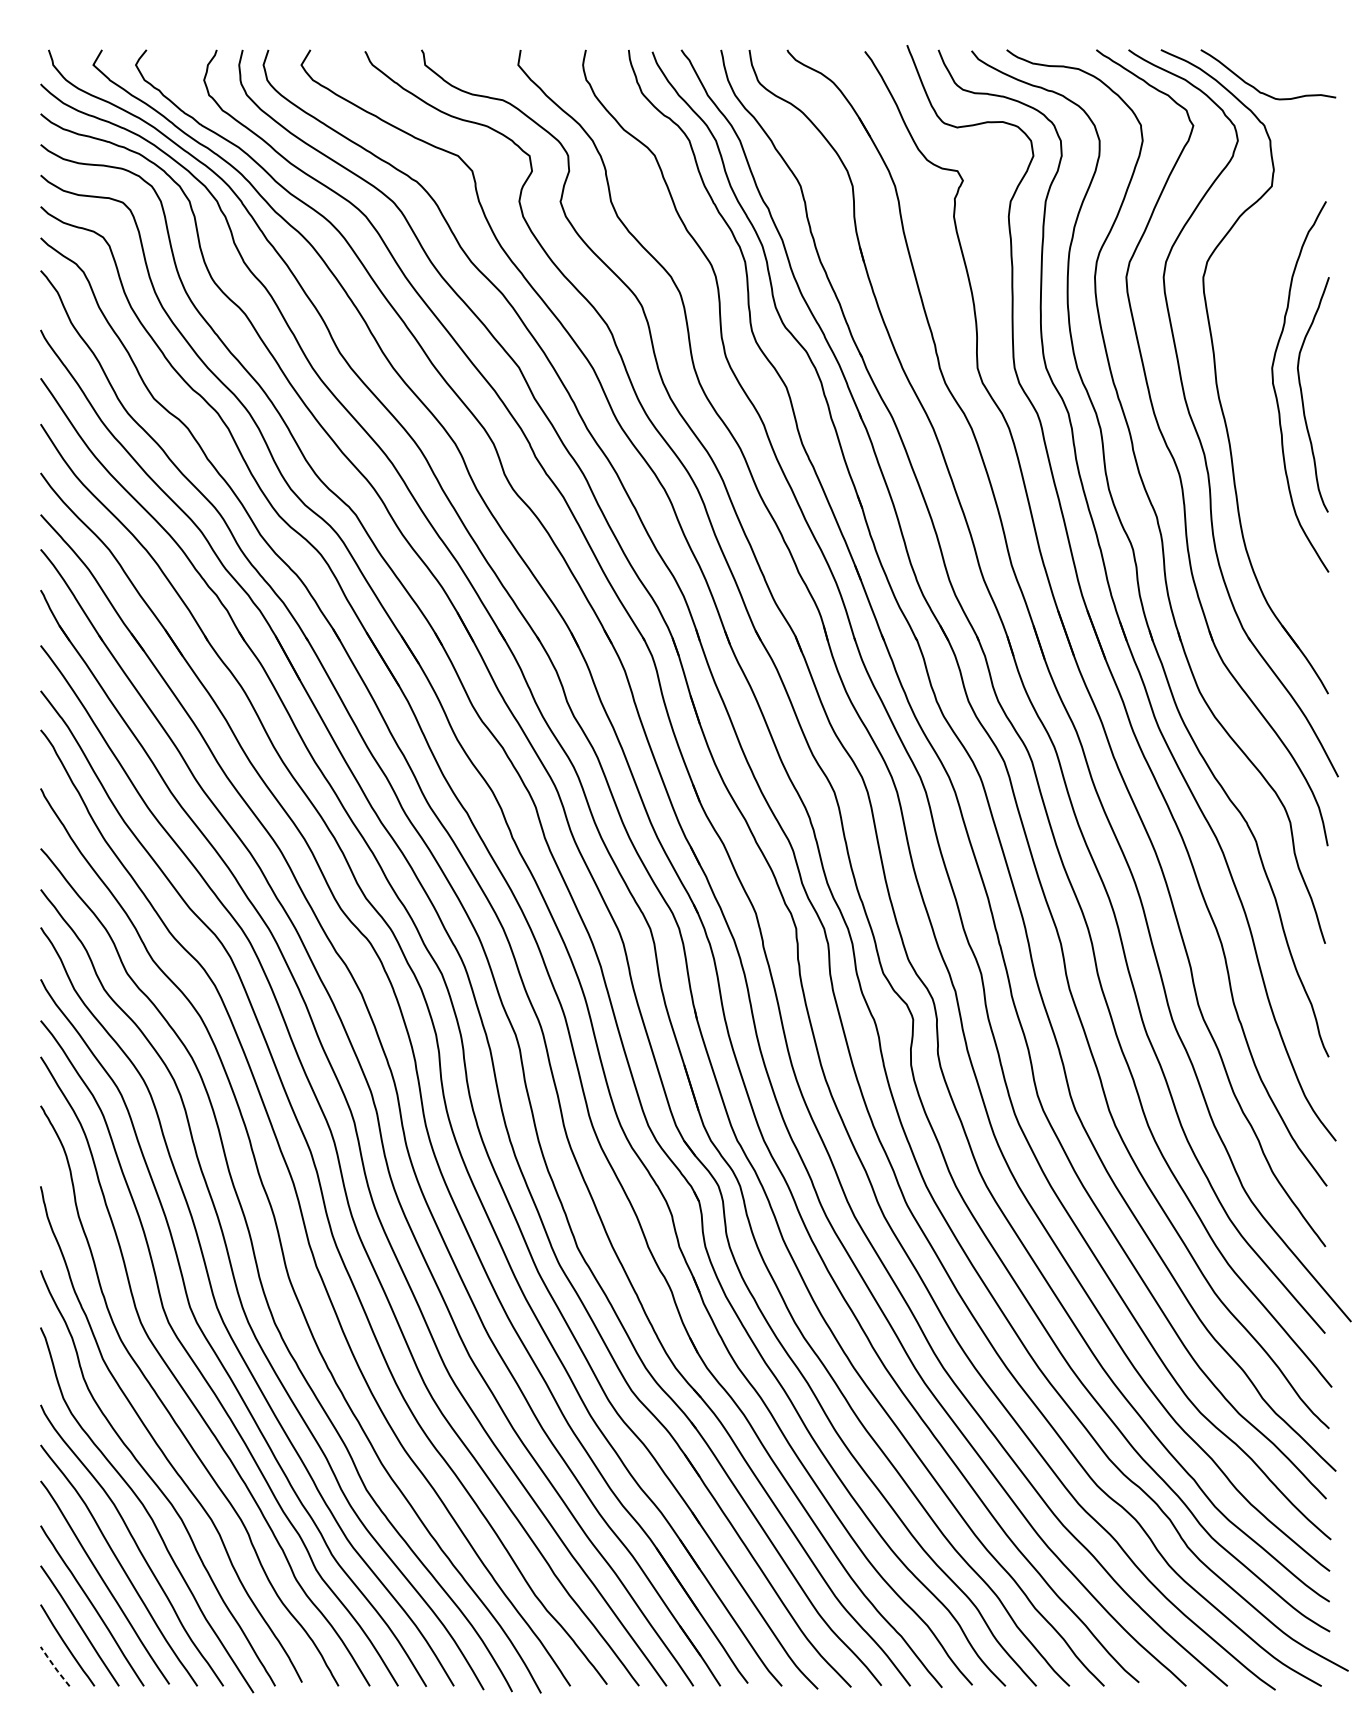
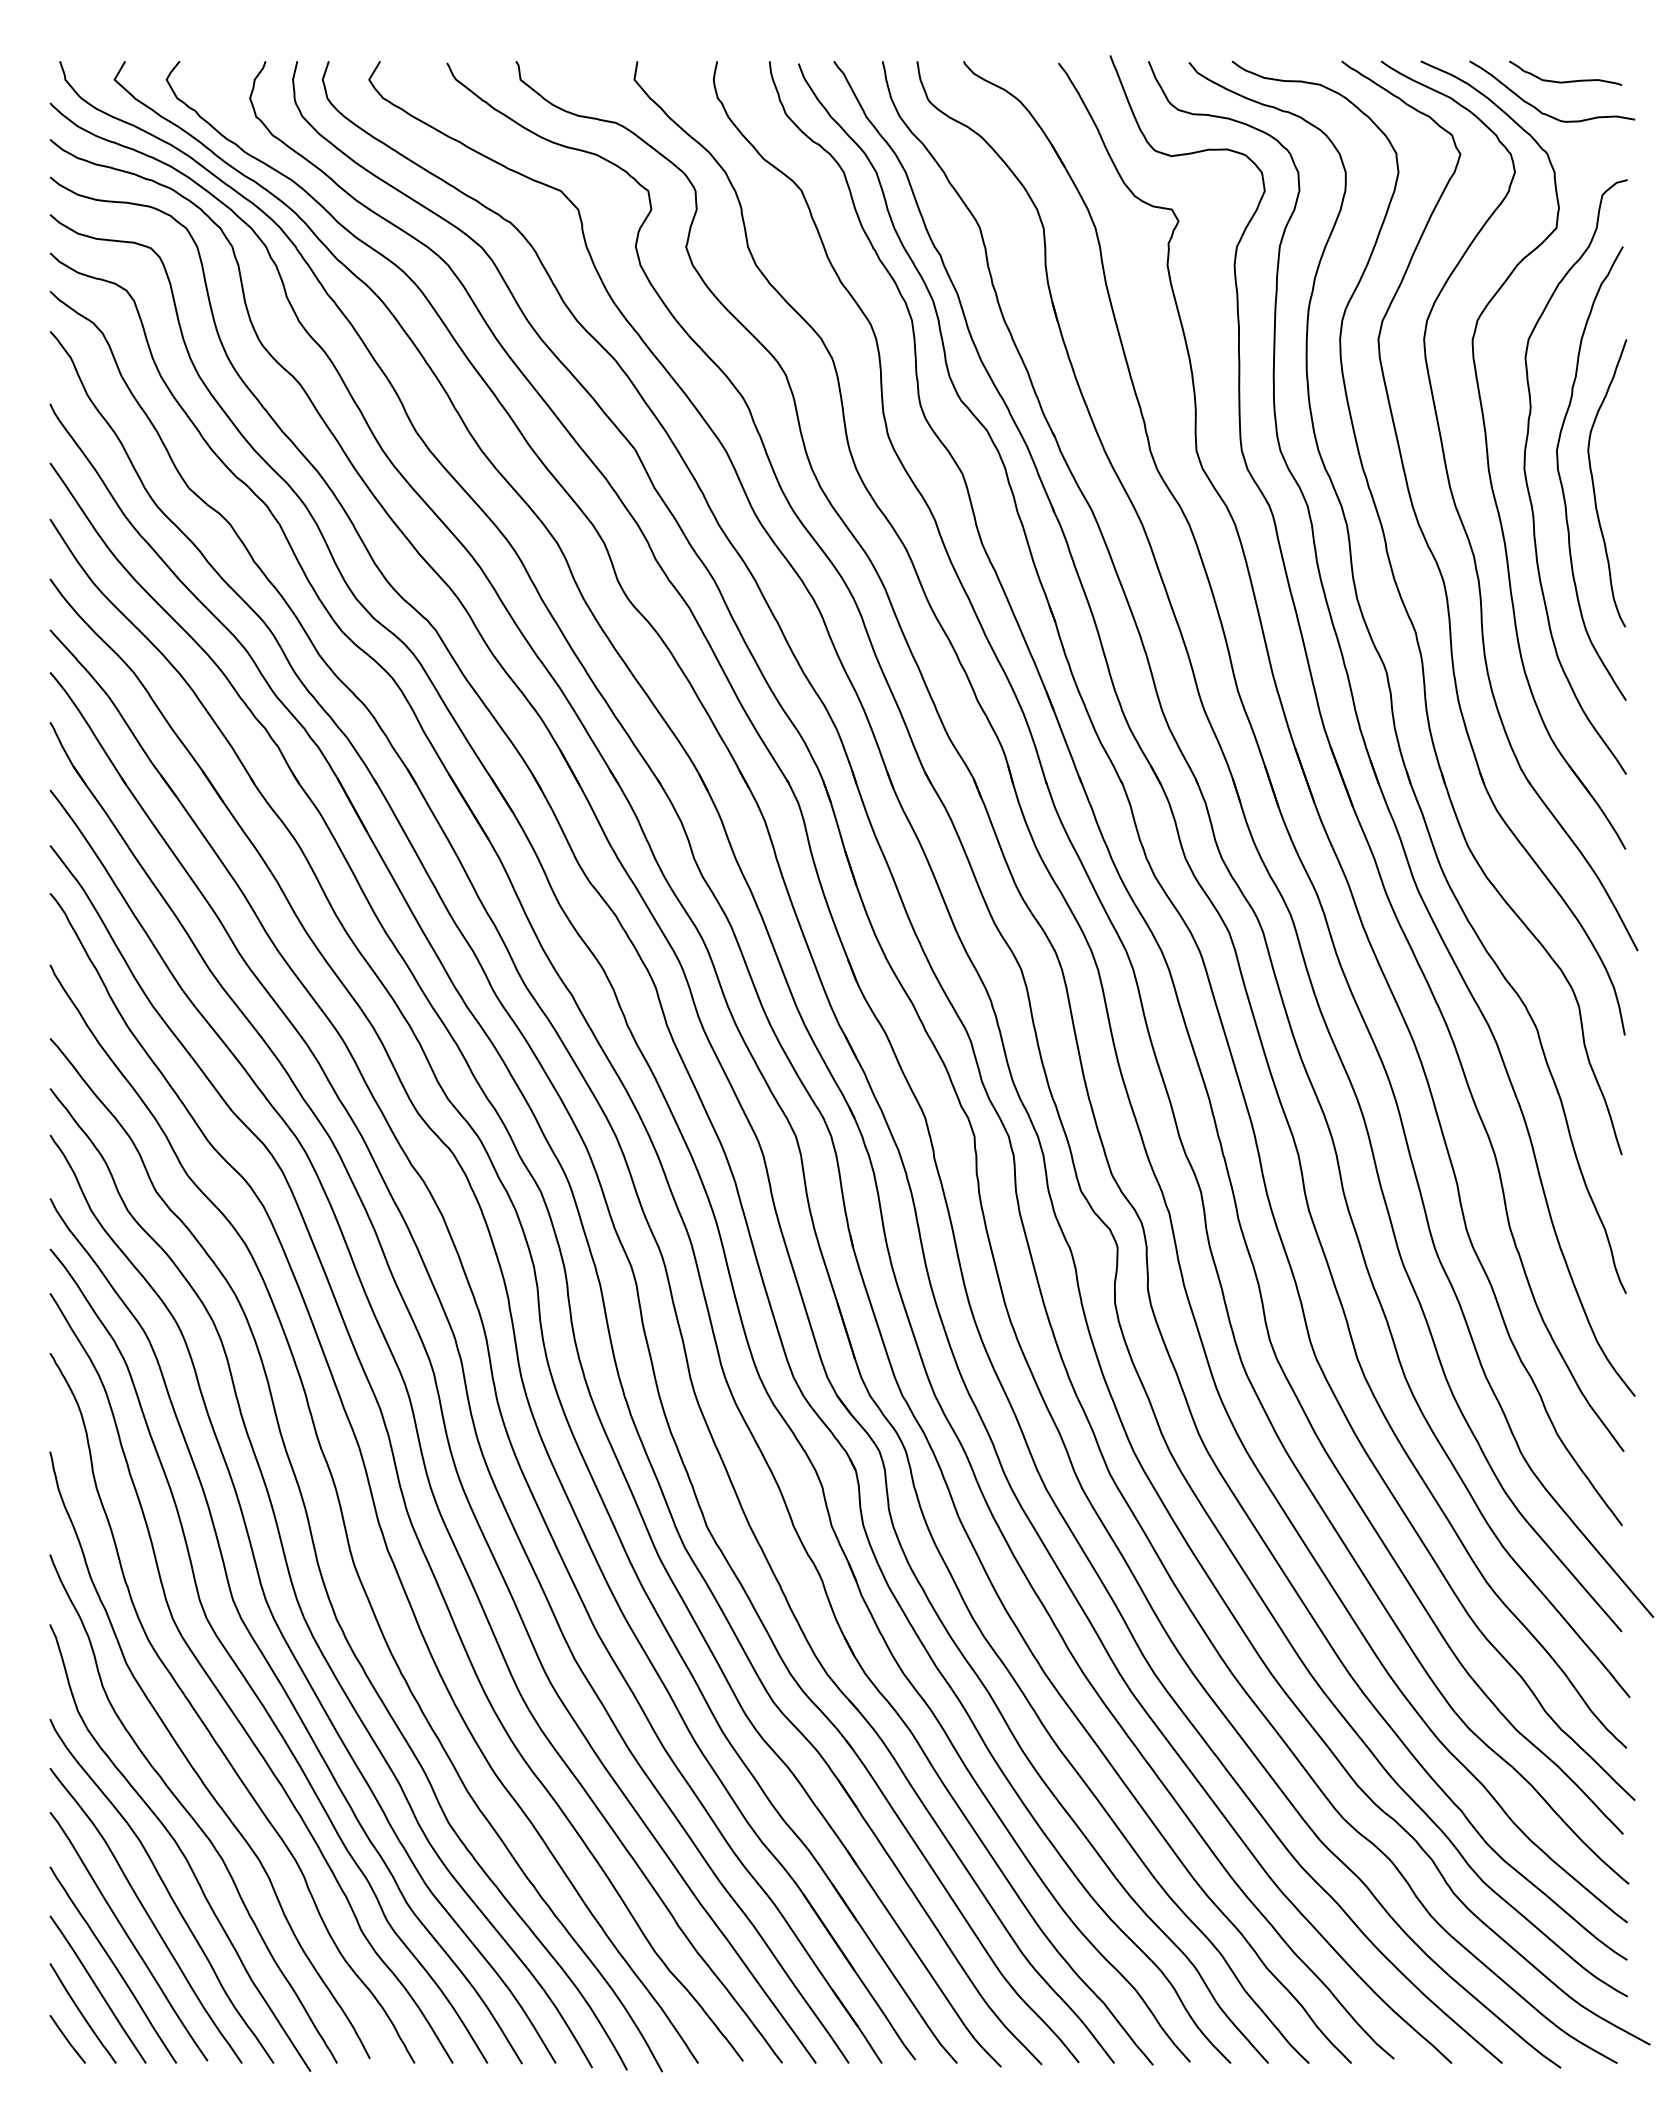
curve: (1282, 65) -> (1569, 80), added
curve: (1248, 396) -> (1528, 485), added
line: (54, 1666) -> (66, 2039), dashed -> solid

